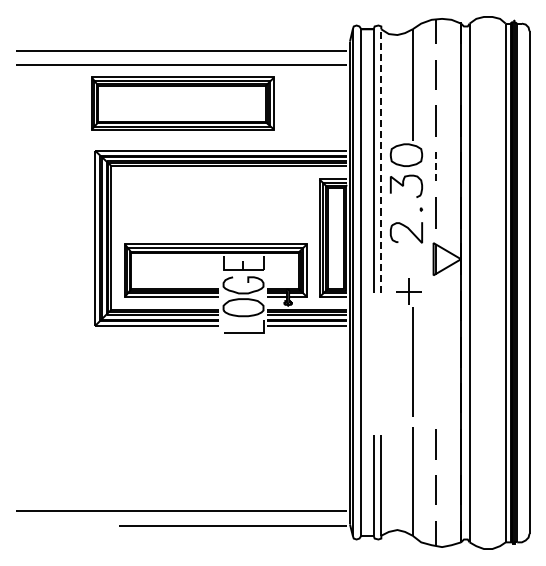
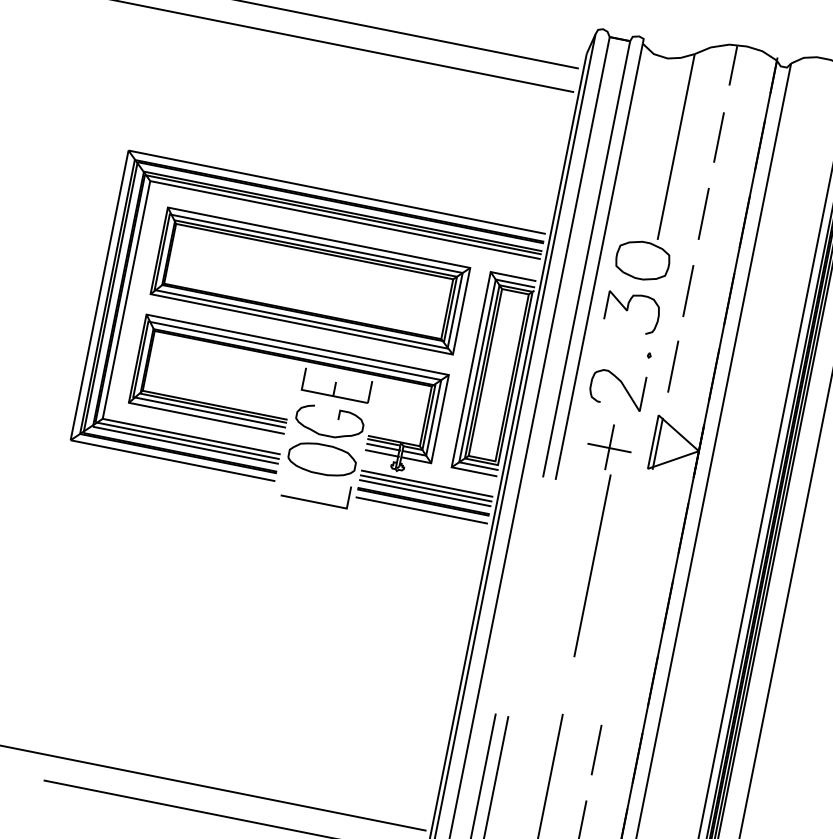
part: (182, 103) -> (309, 280), moved
line: (381, 160) -> (599, 261), dashed -> solid
line: (436, 167) -> (688, 290), dashed -> solid
part: (408, 347) -> (590, 540), moved

